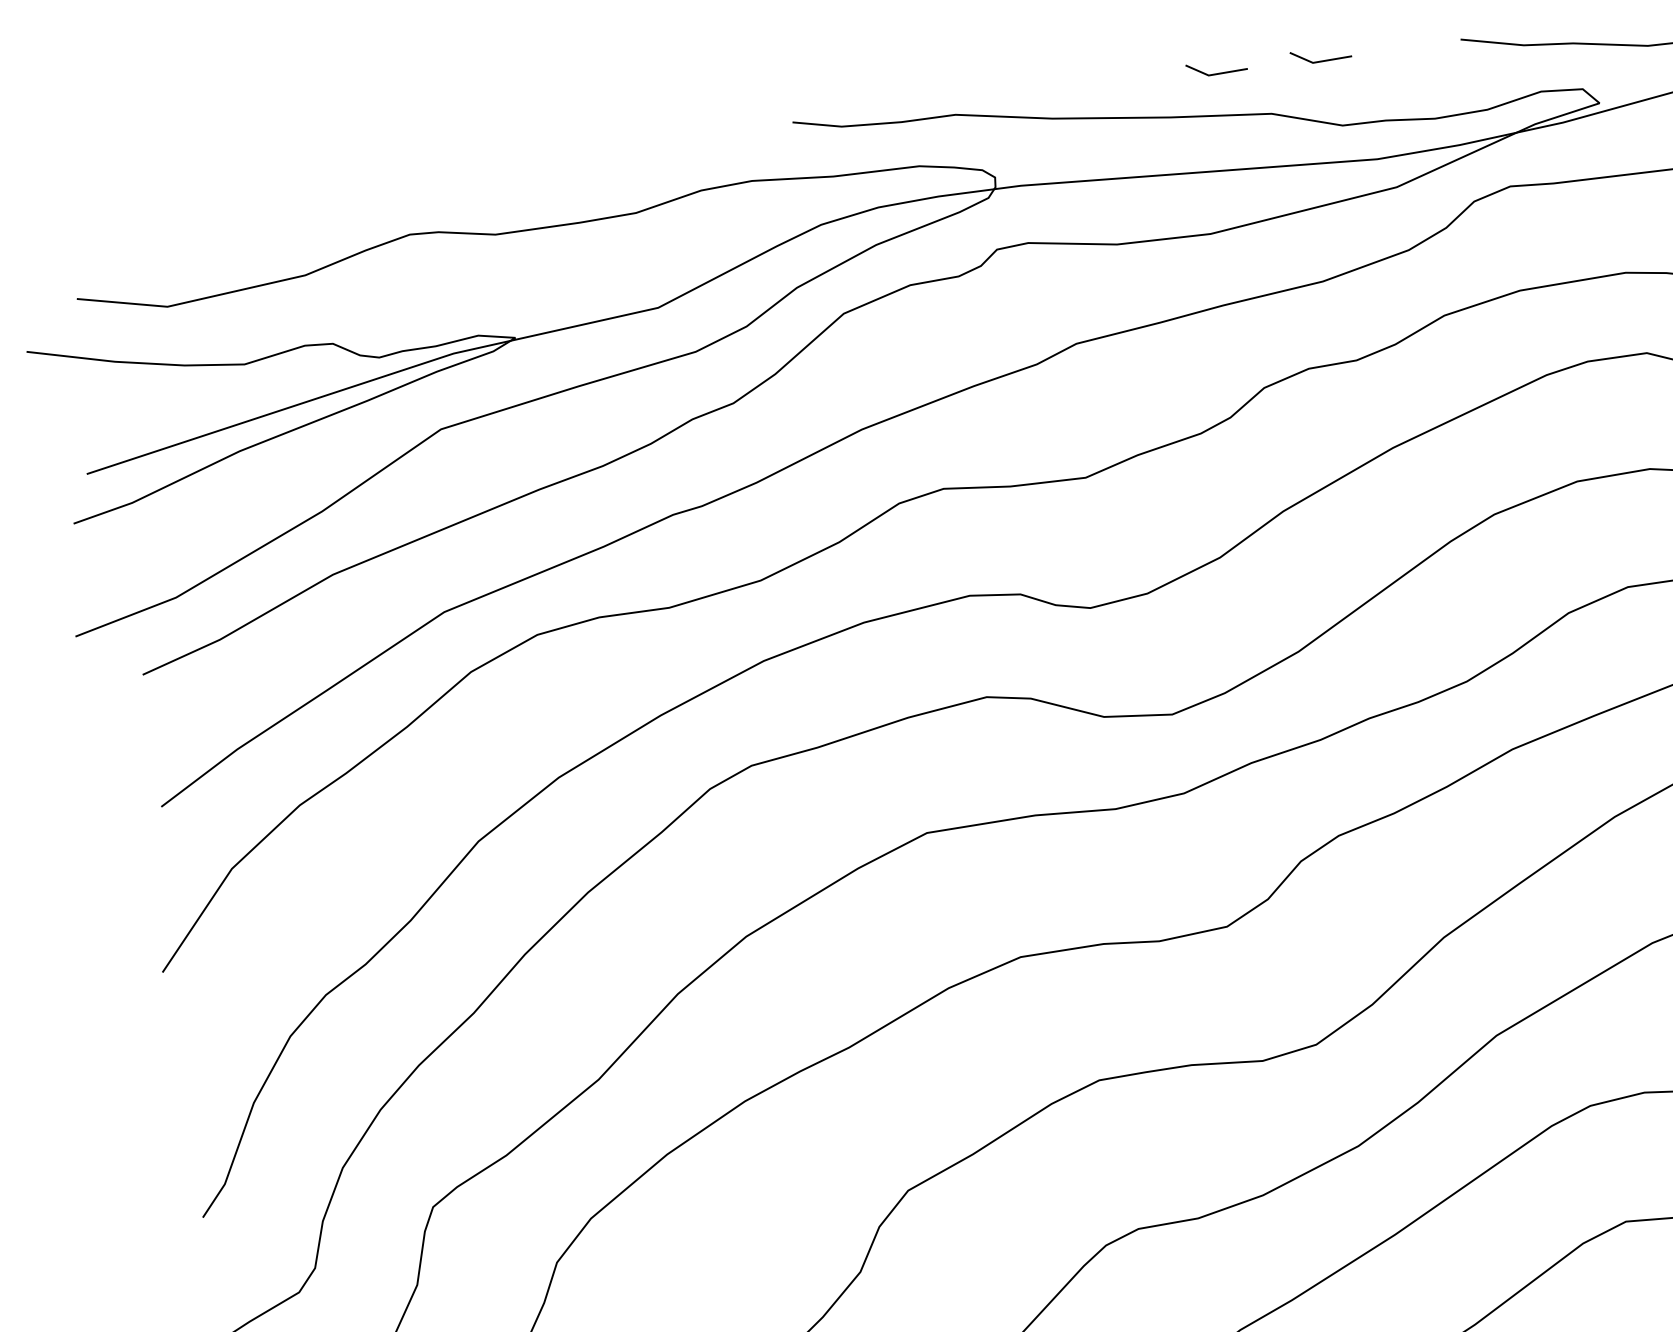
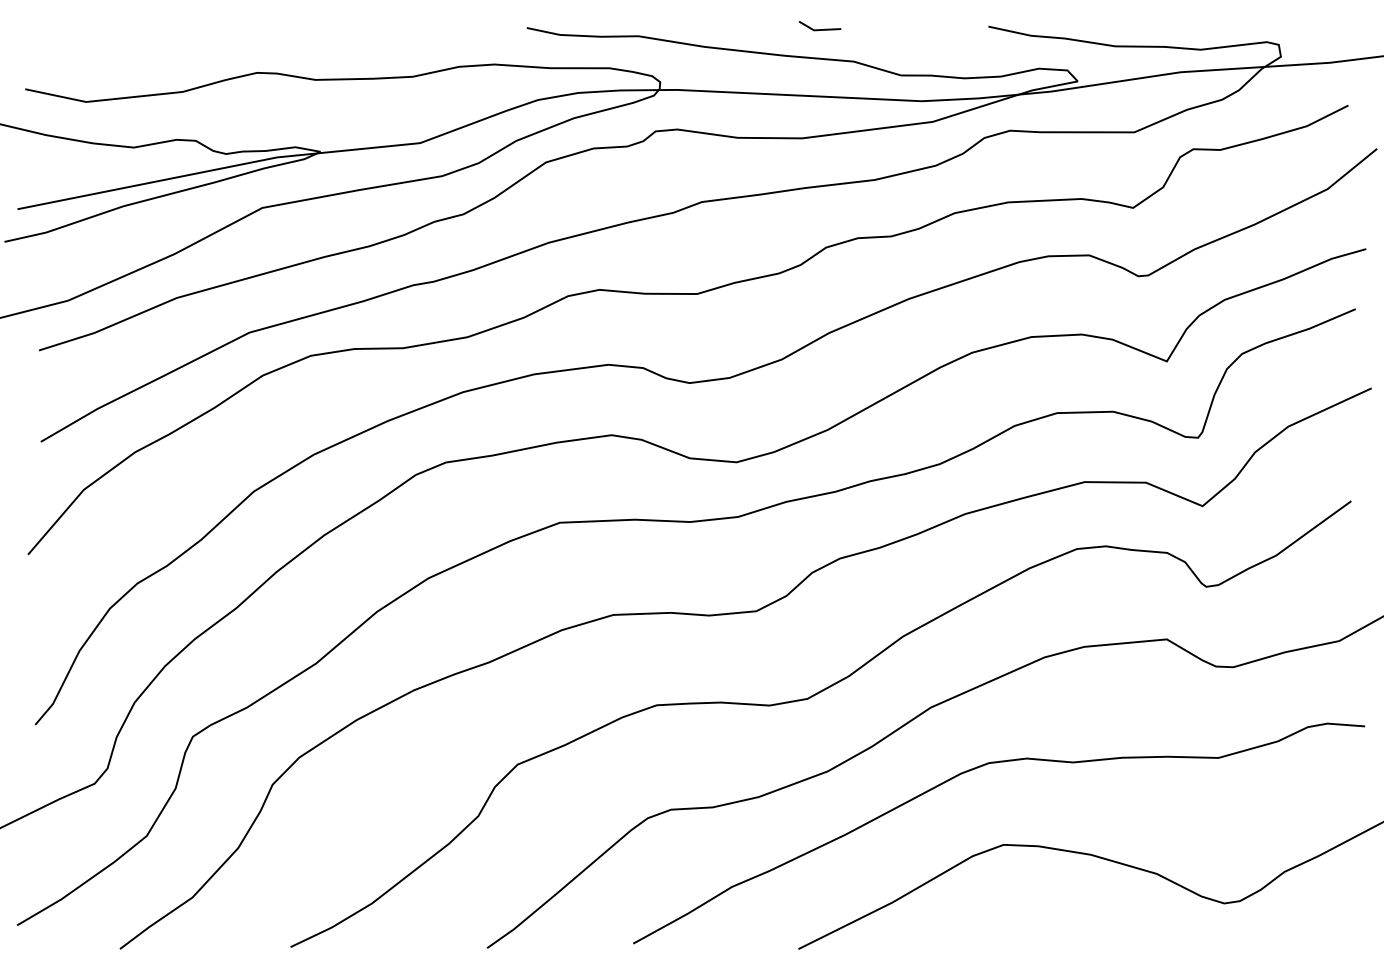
line: (1320, 60) -> (891, 29), removed

